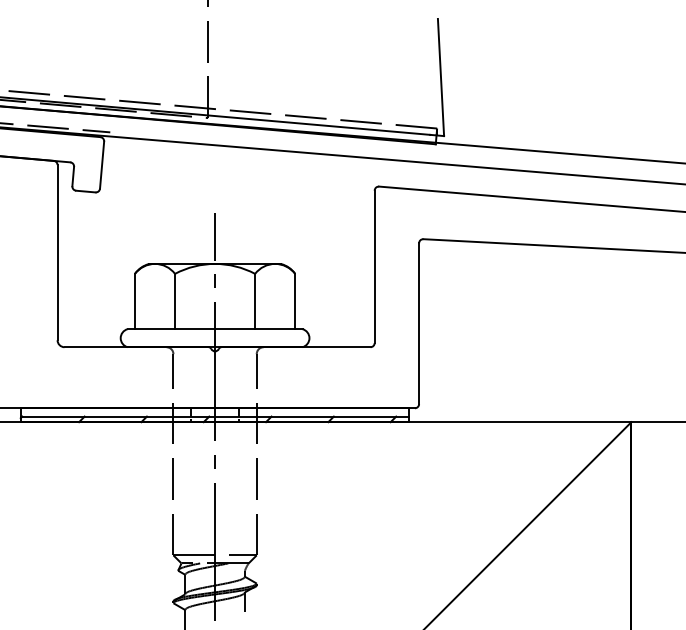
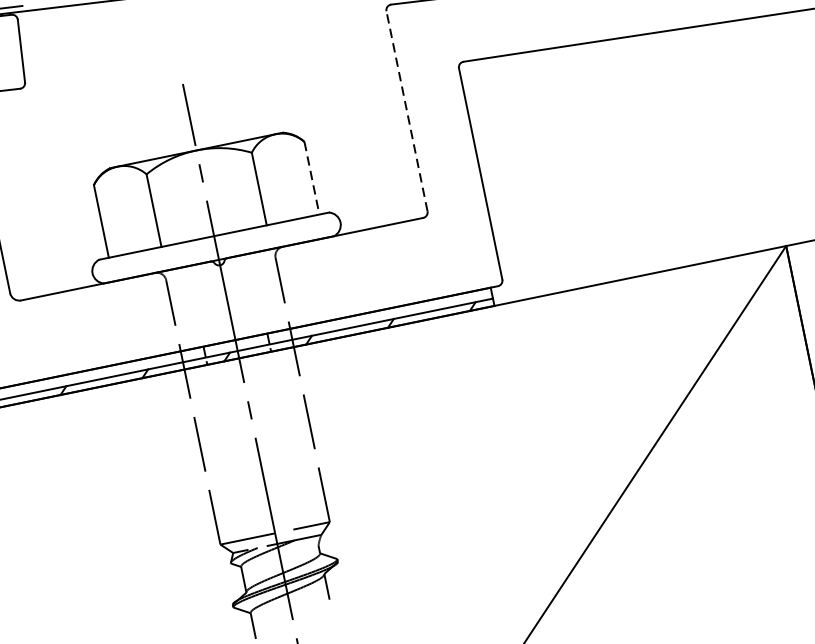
line: (374, 266) -> (406, 110), solid -> dashed
line: (295, 301) -> (312, 178), solid -> dashed

